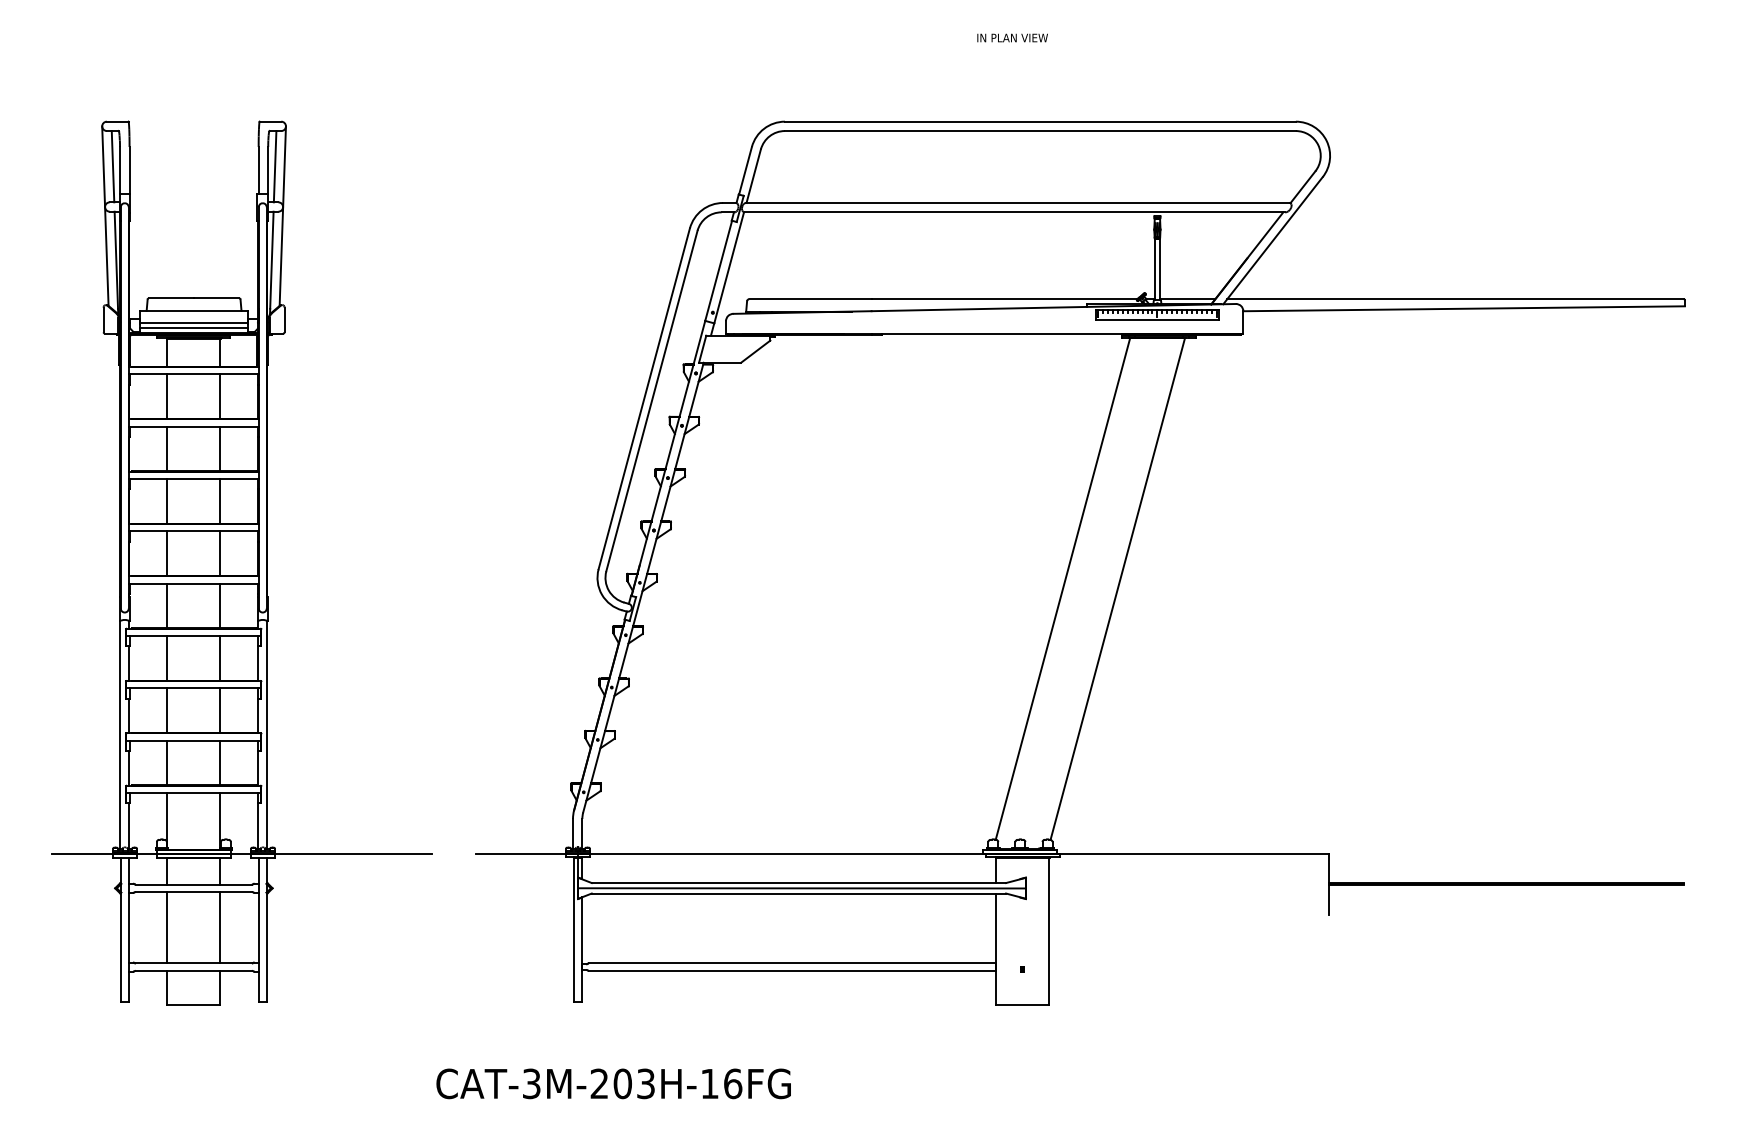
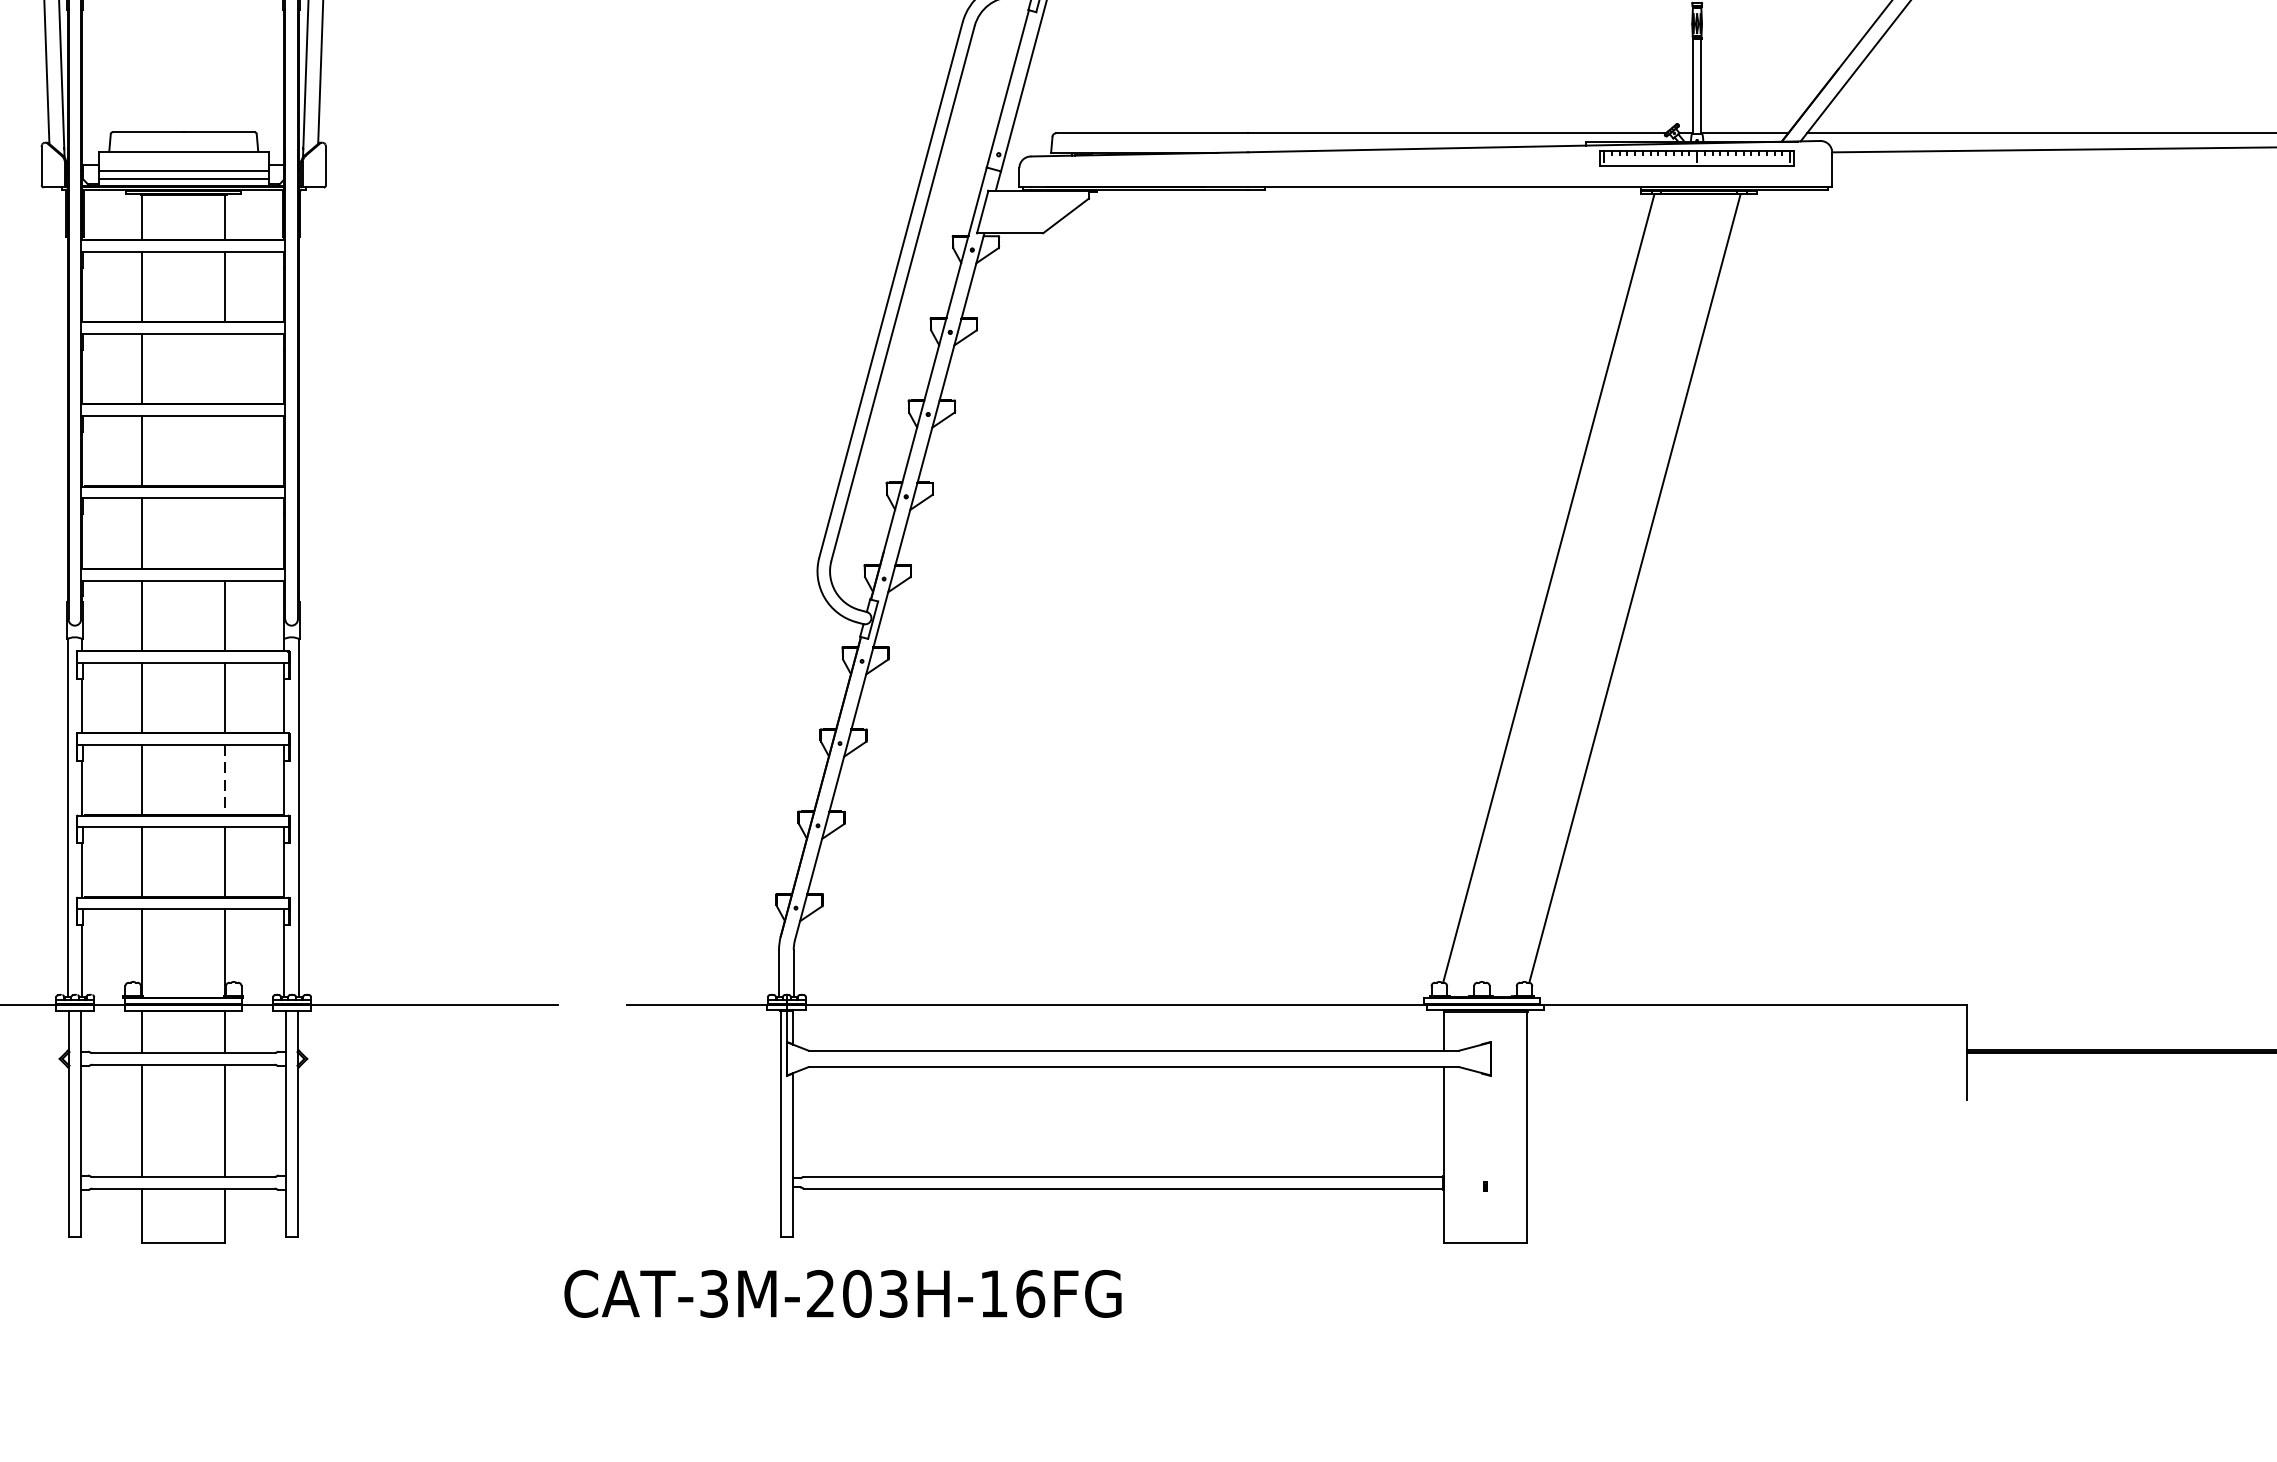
line: (220, 448) -> (225, 367), removed
line: (220, 501) -> (225, 451), removed
line: (220, 553) -> (225, 532), removed
line: (220, 711) -> (225, 781), solid -> dashed
line: (801, 888) -> (1137, 1059), removed
text: (613, 1083) -> (842, 1293), moved

